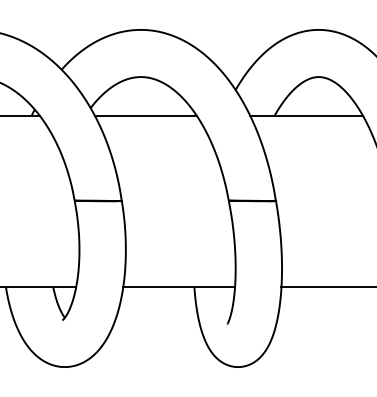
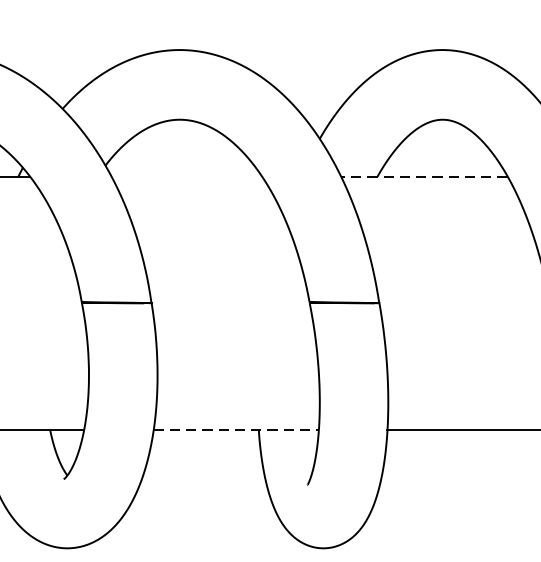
line: (145, 115) -> (186, 176), removed
line: (305, 115) -> (422, 176), solid -> dashed
line: (179, 287) -> (236, 430), solid -> dashed

